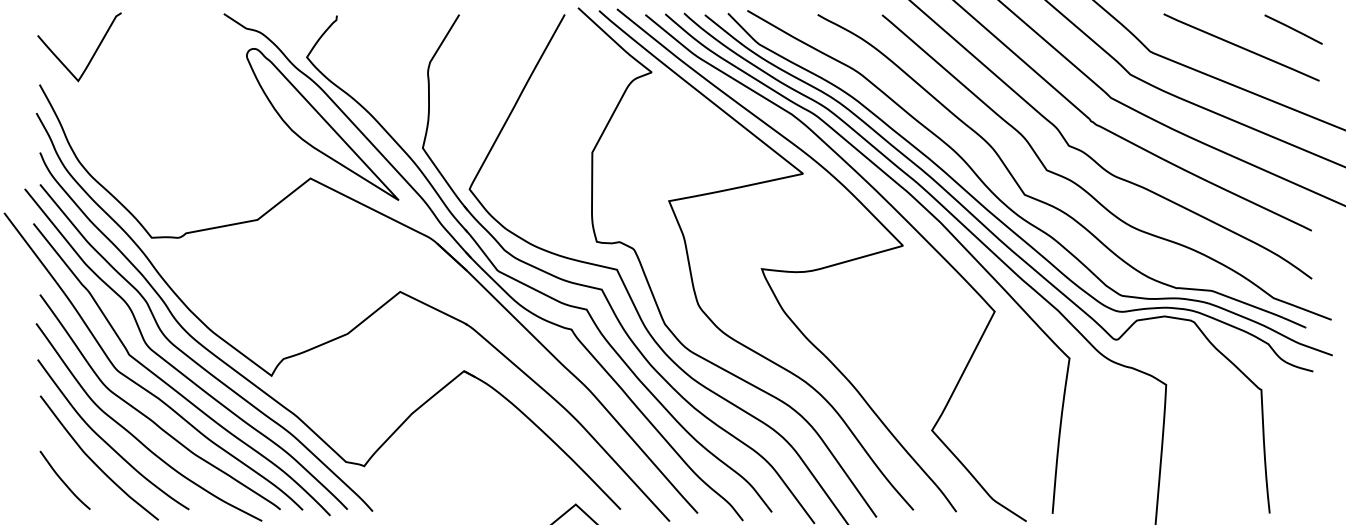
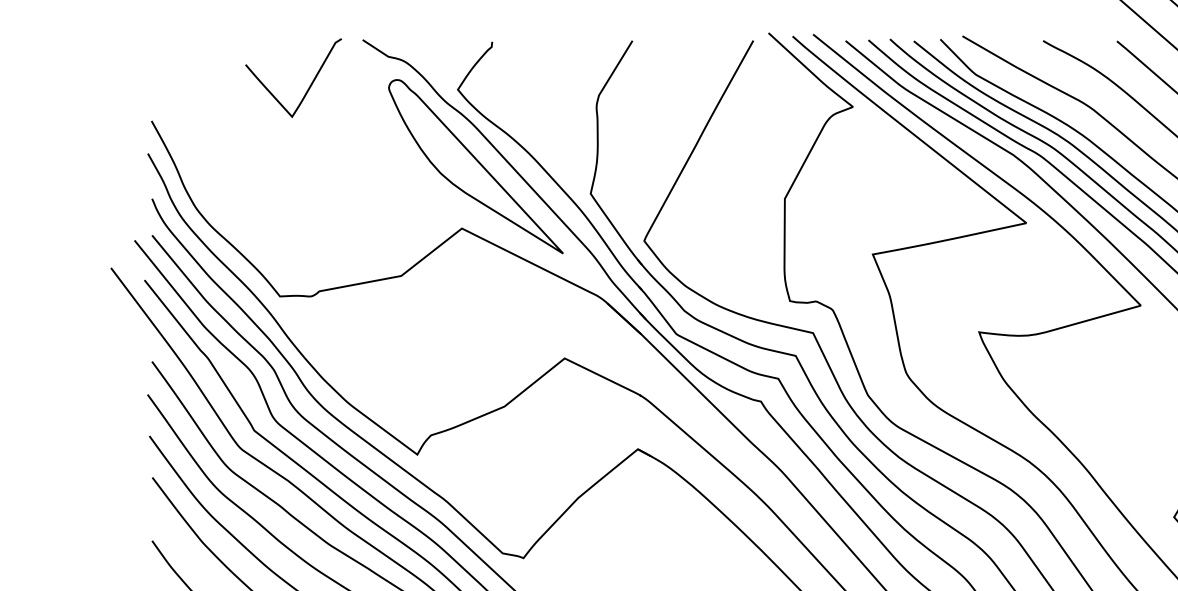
curve: (93, 53) -> (309, 85), moved

